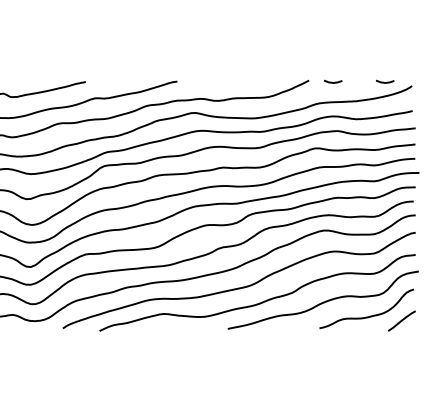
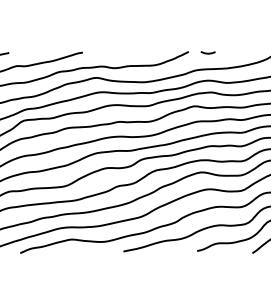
line: (383, 81) -> (248, 52), removed

